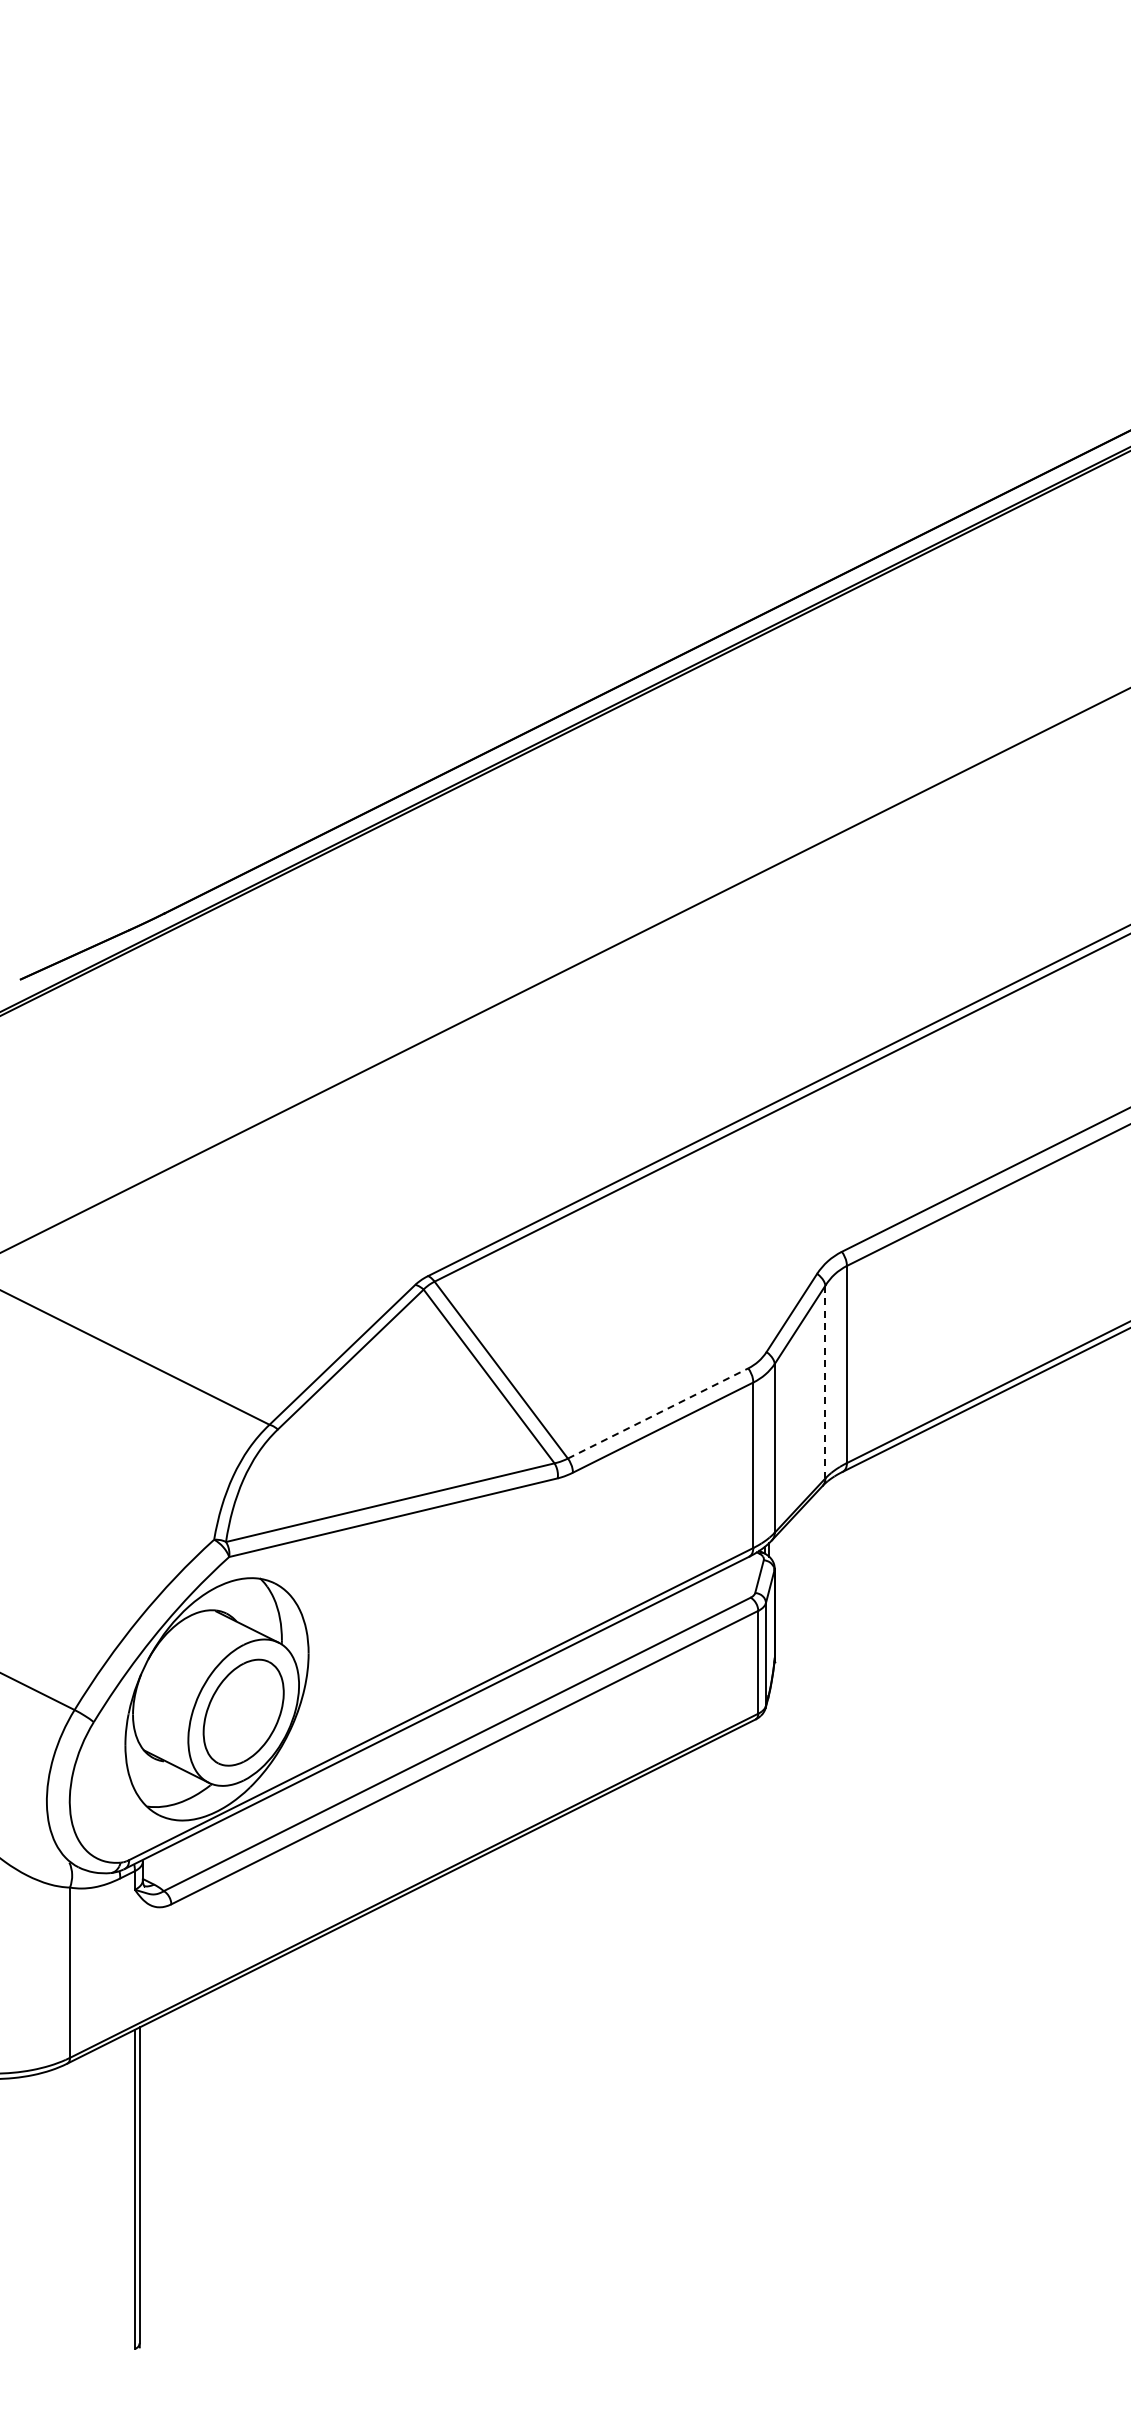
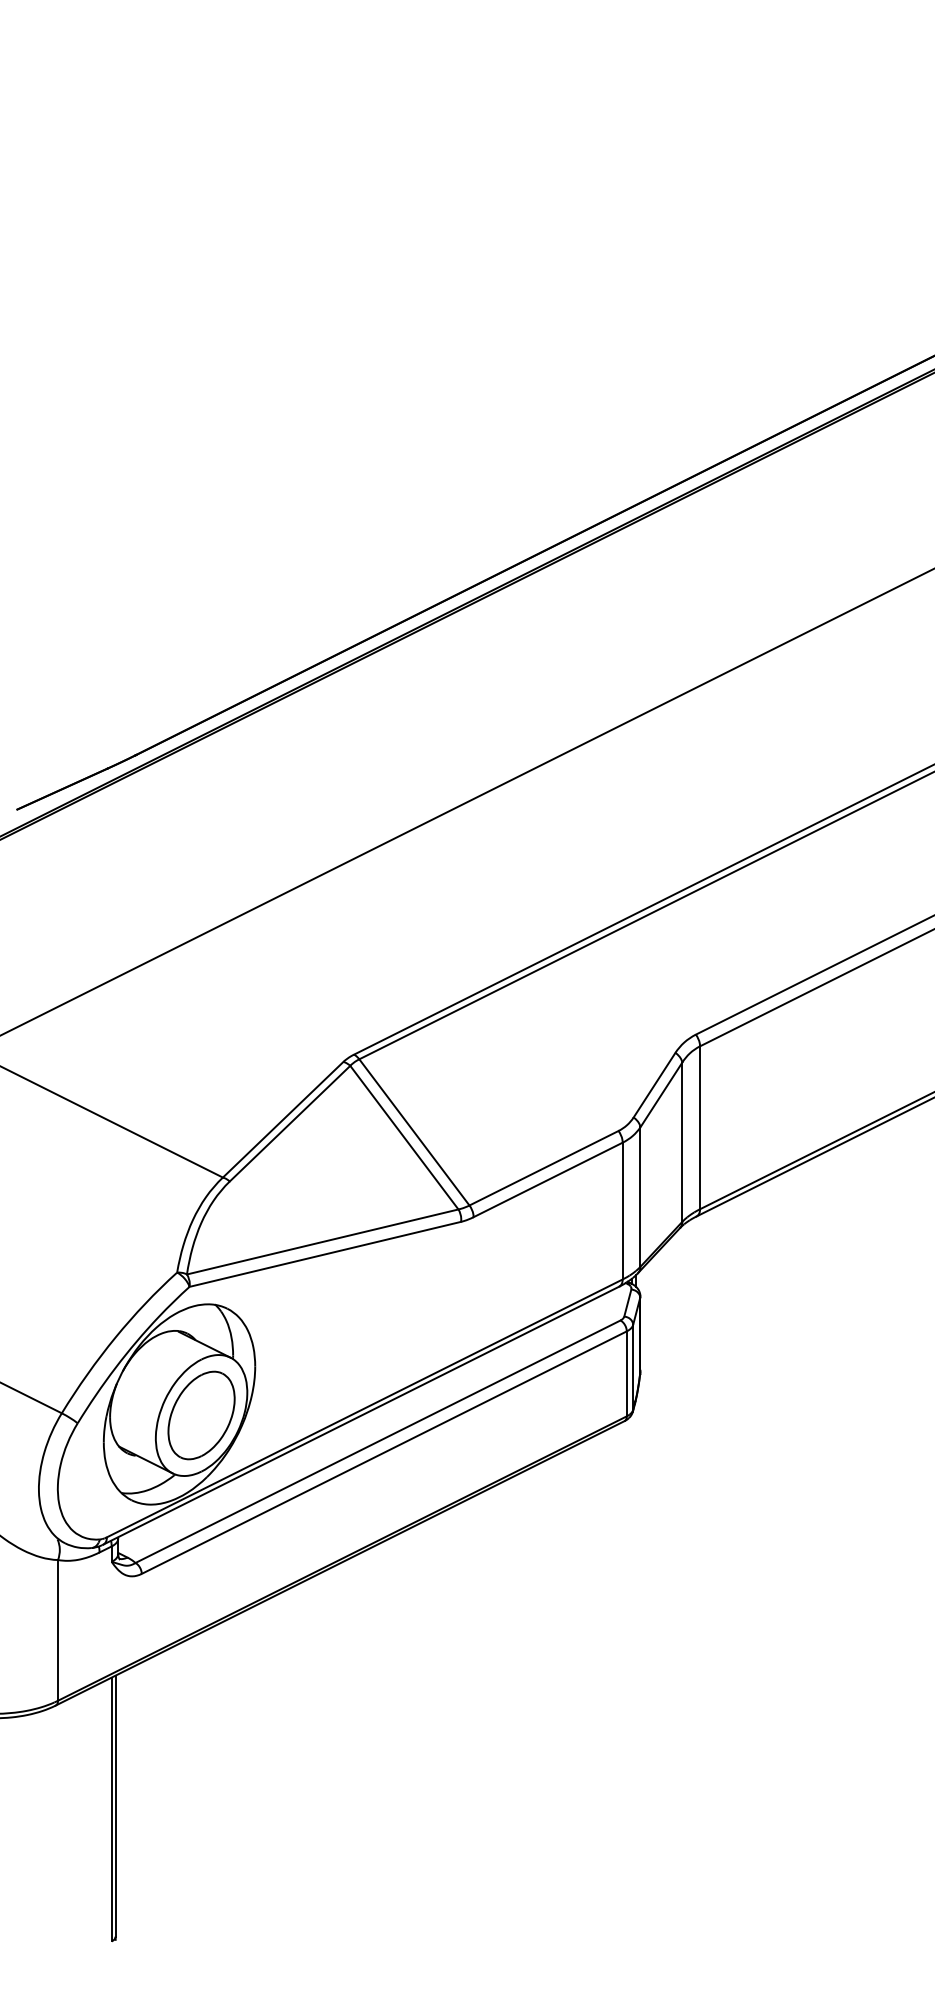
line: (825, 1382) -> (682, 1142), dashed -> solid
line: (658, 1413) -> (544, 1168), dashed -> solid

